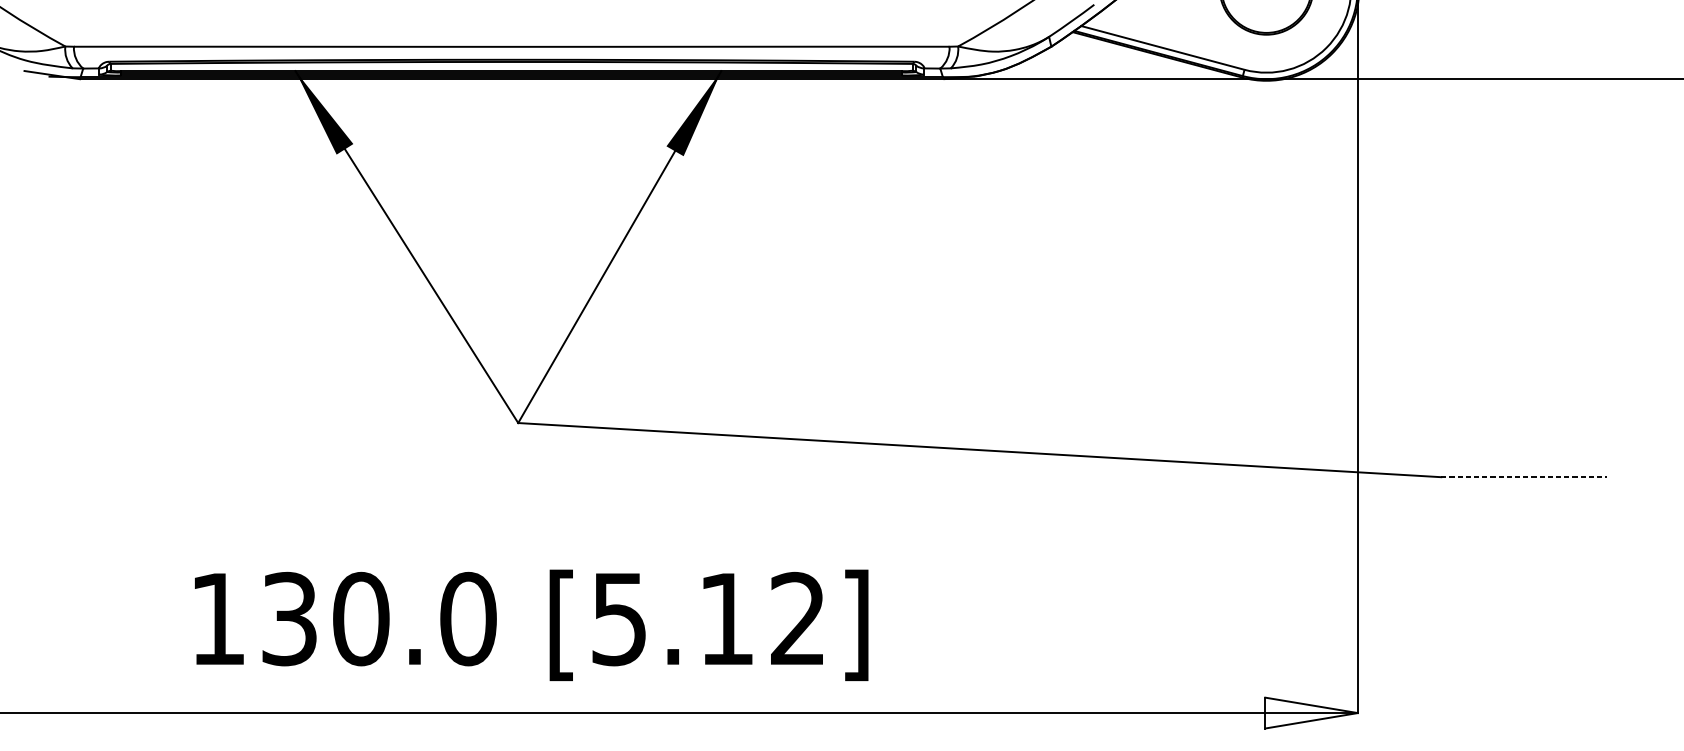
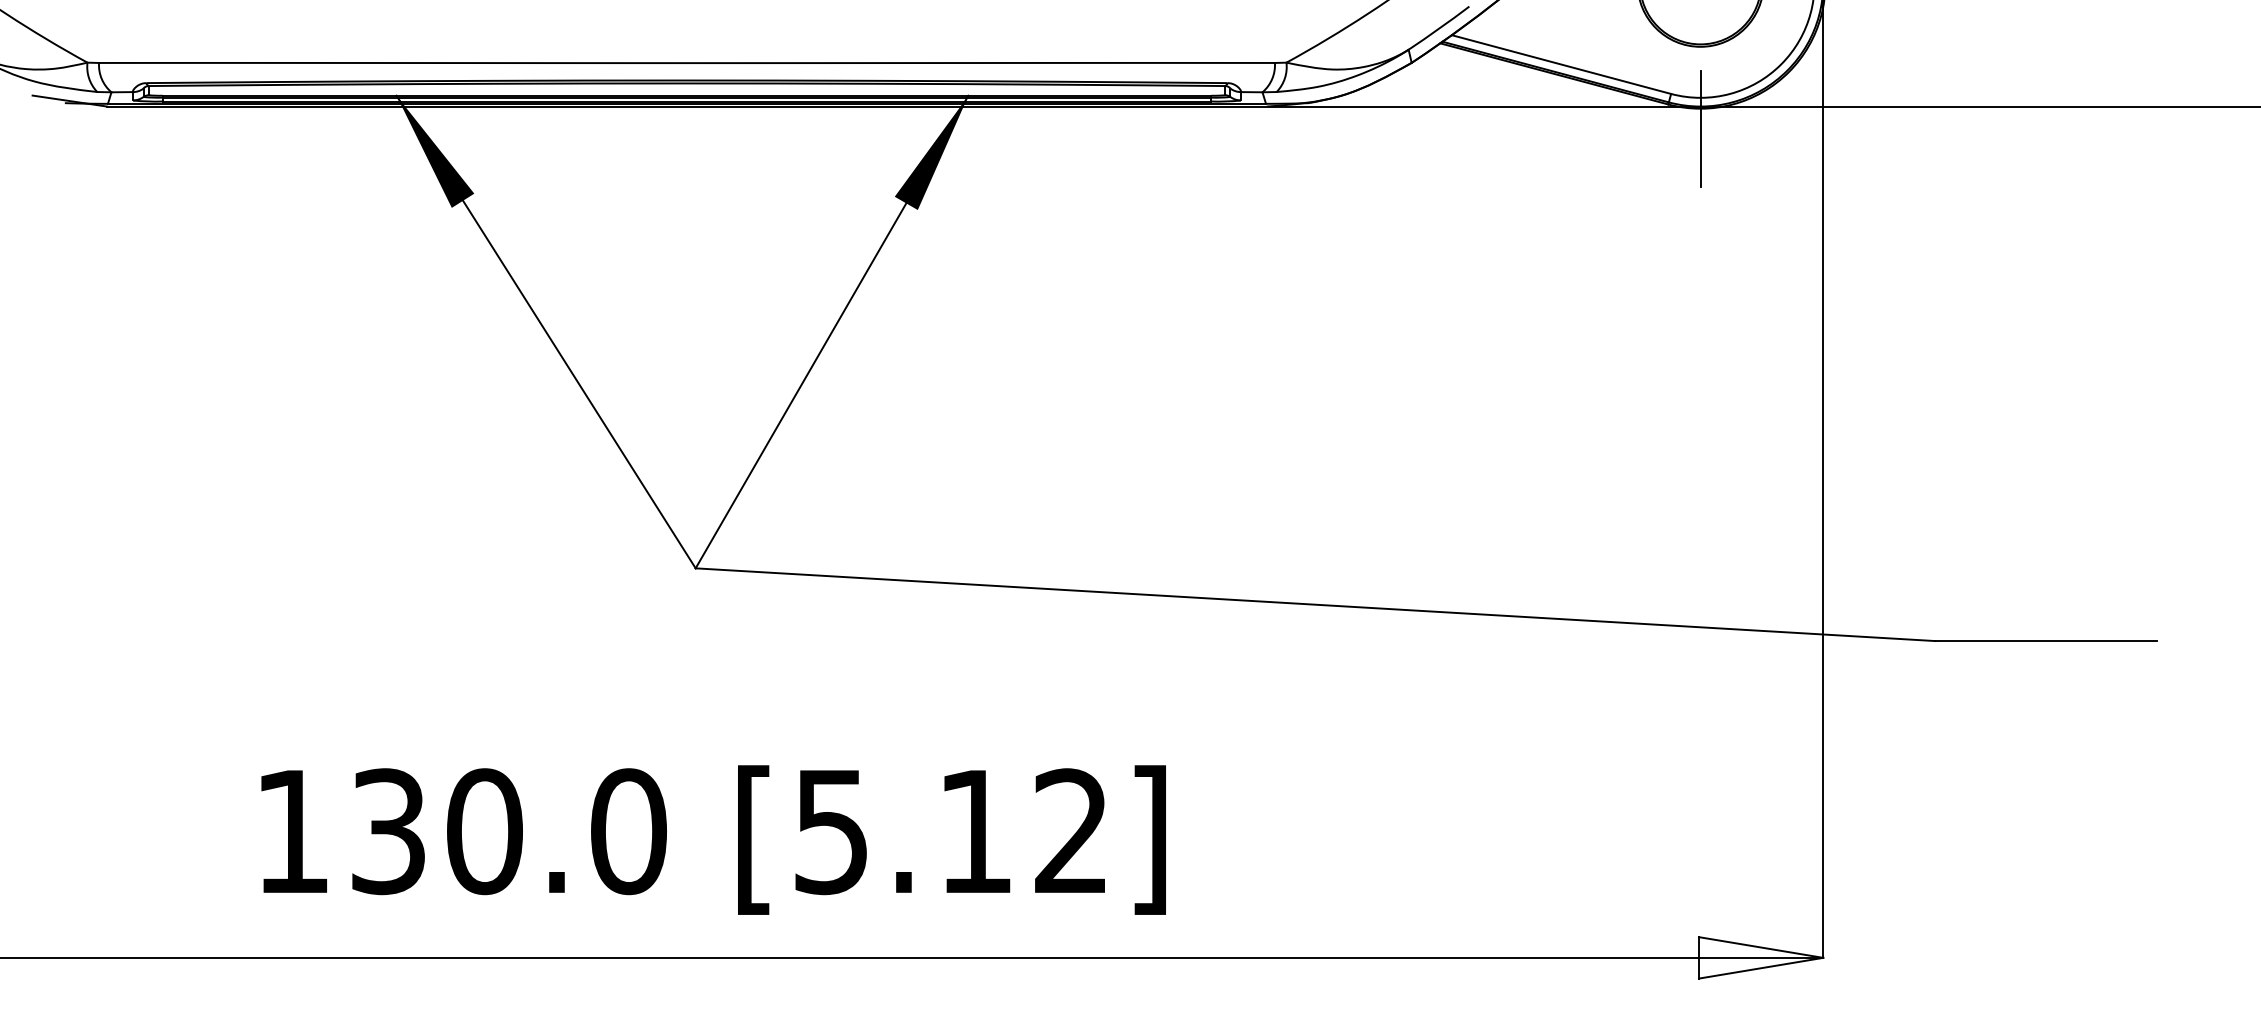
line: (1266, 95) -> (1700, 128), added
line: (1524, 477) -> (2046, 641), dashed -> solid

